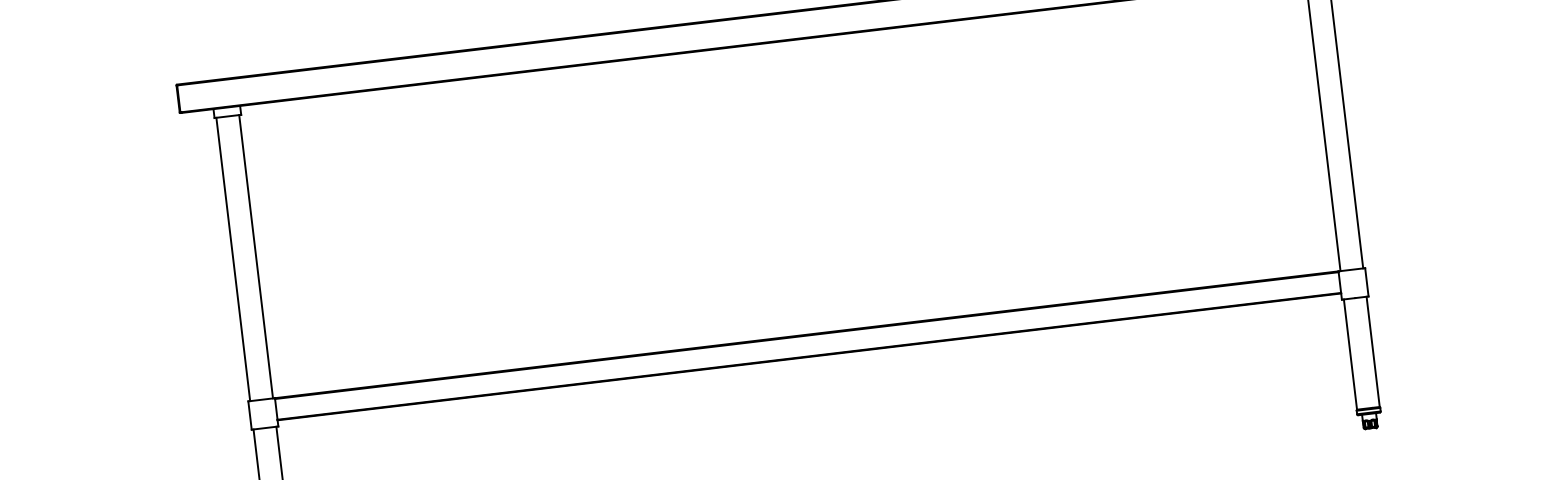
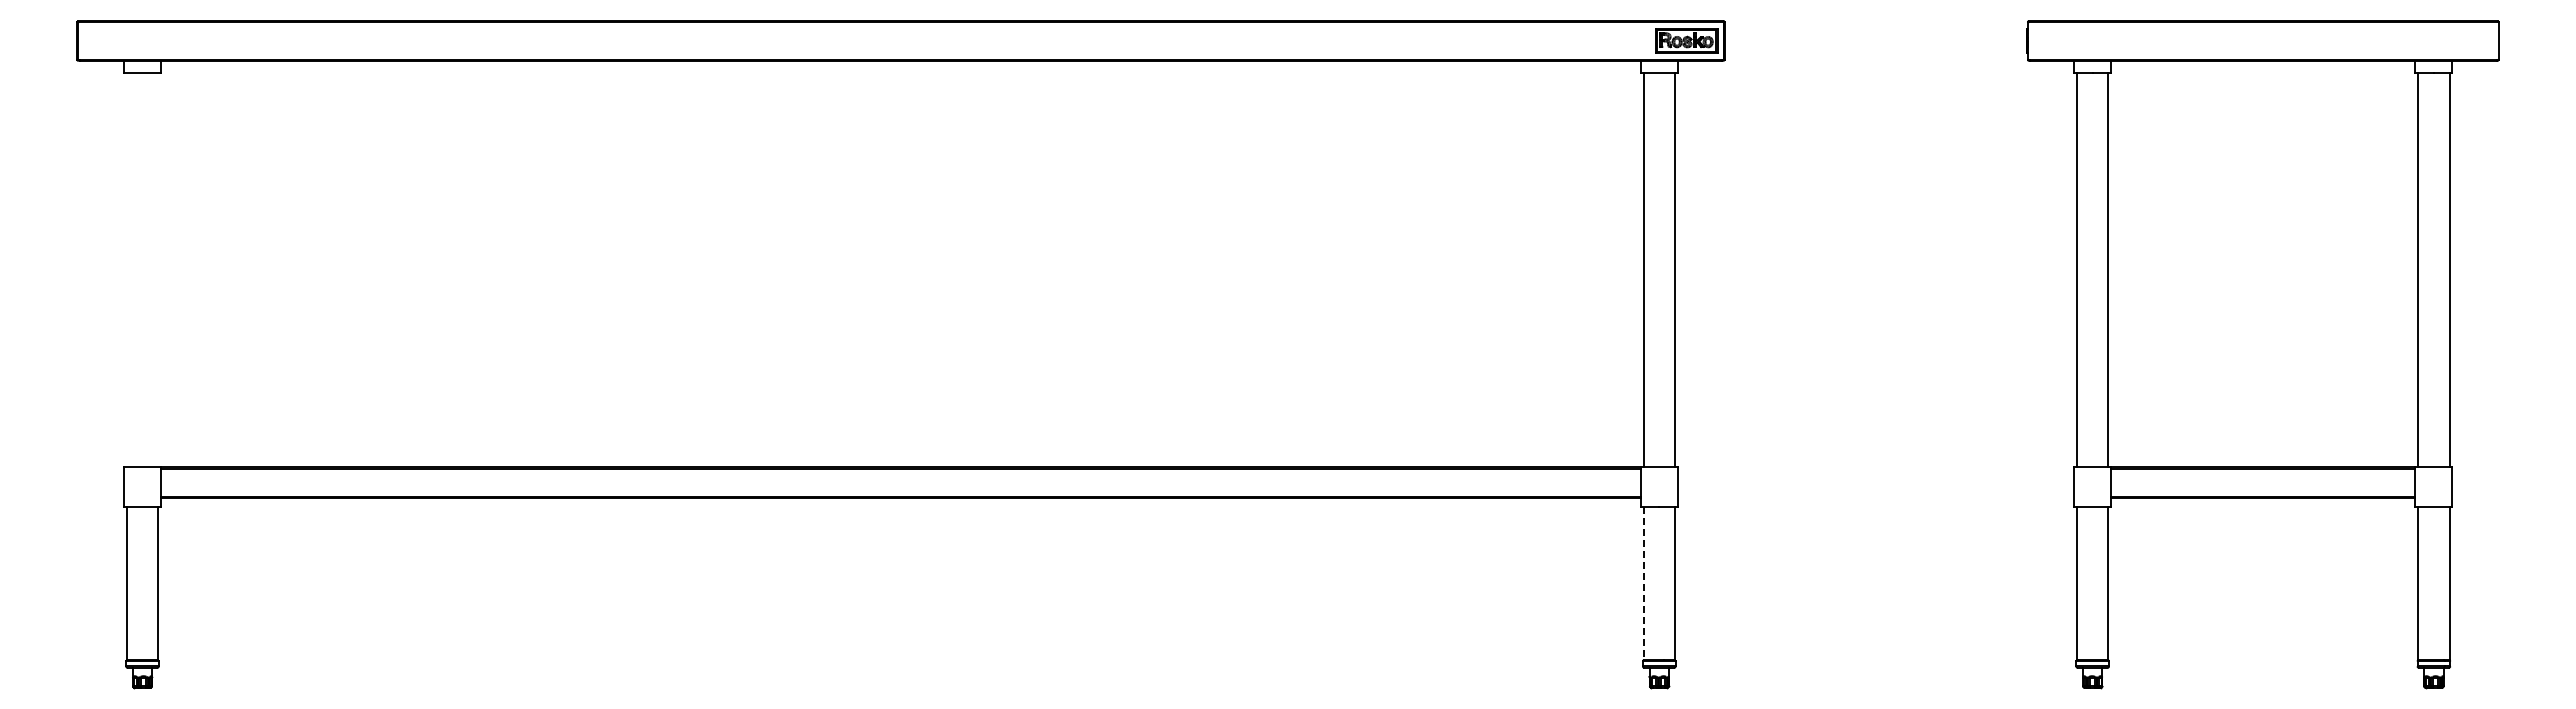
line: (256, 256) -> (158, 270), removed
line: (233, 259) -> (126, 270), removed
line: (1350, 354) -> (1643, 583), solid -> dashed

